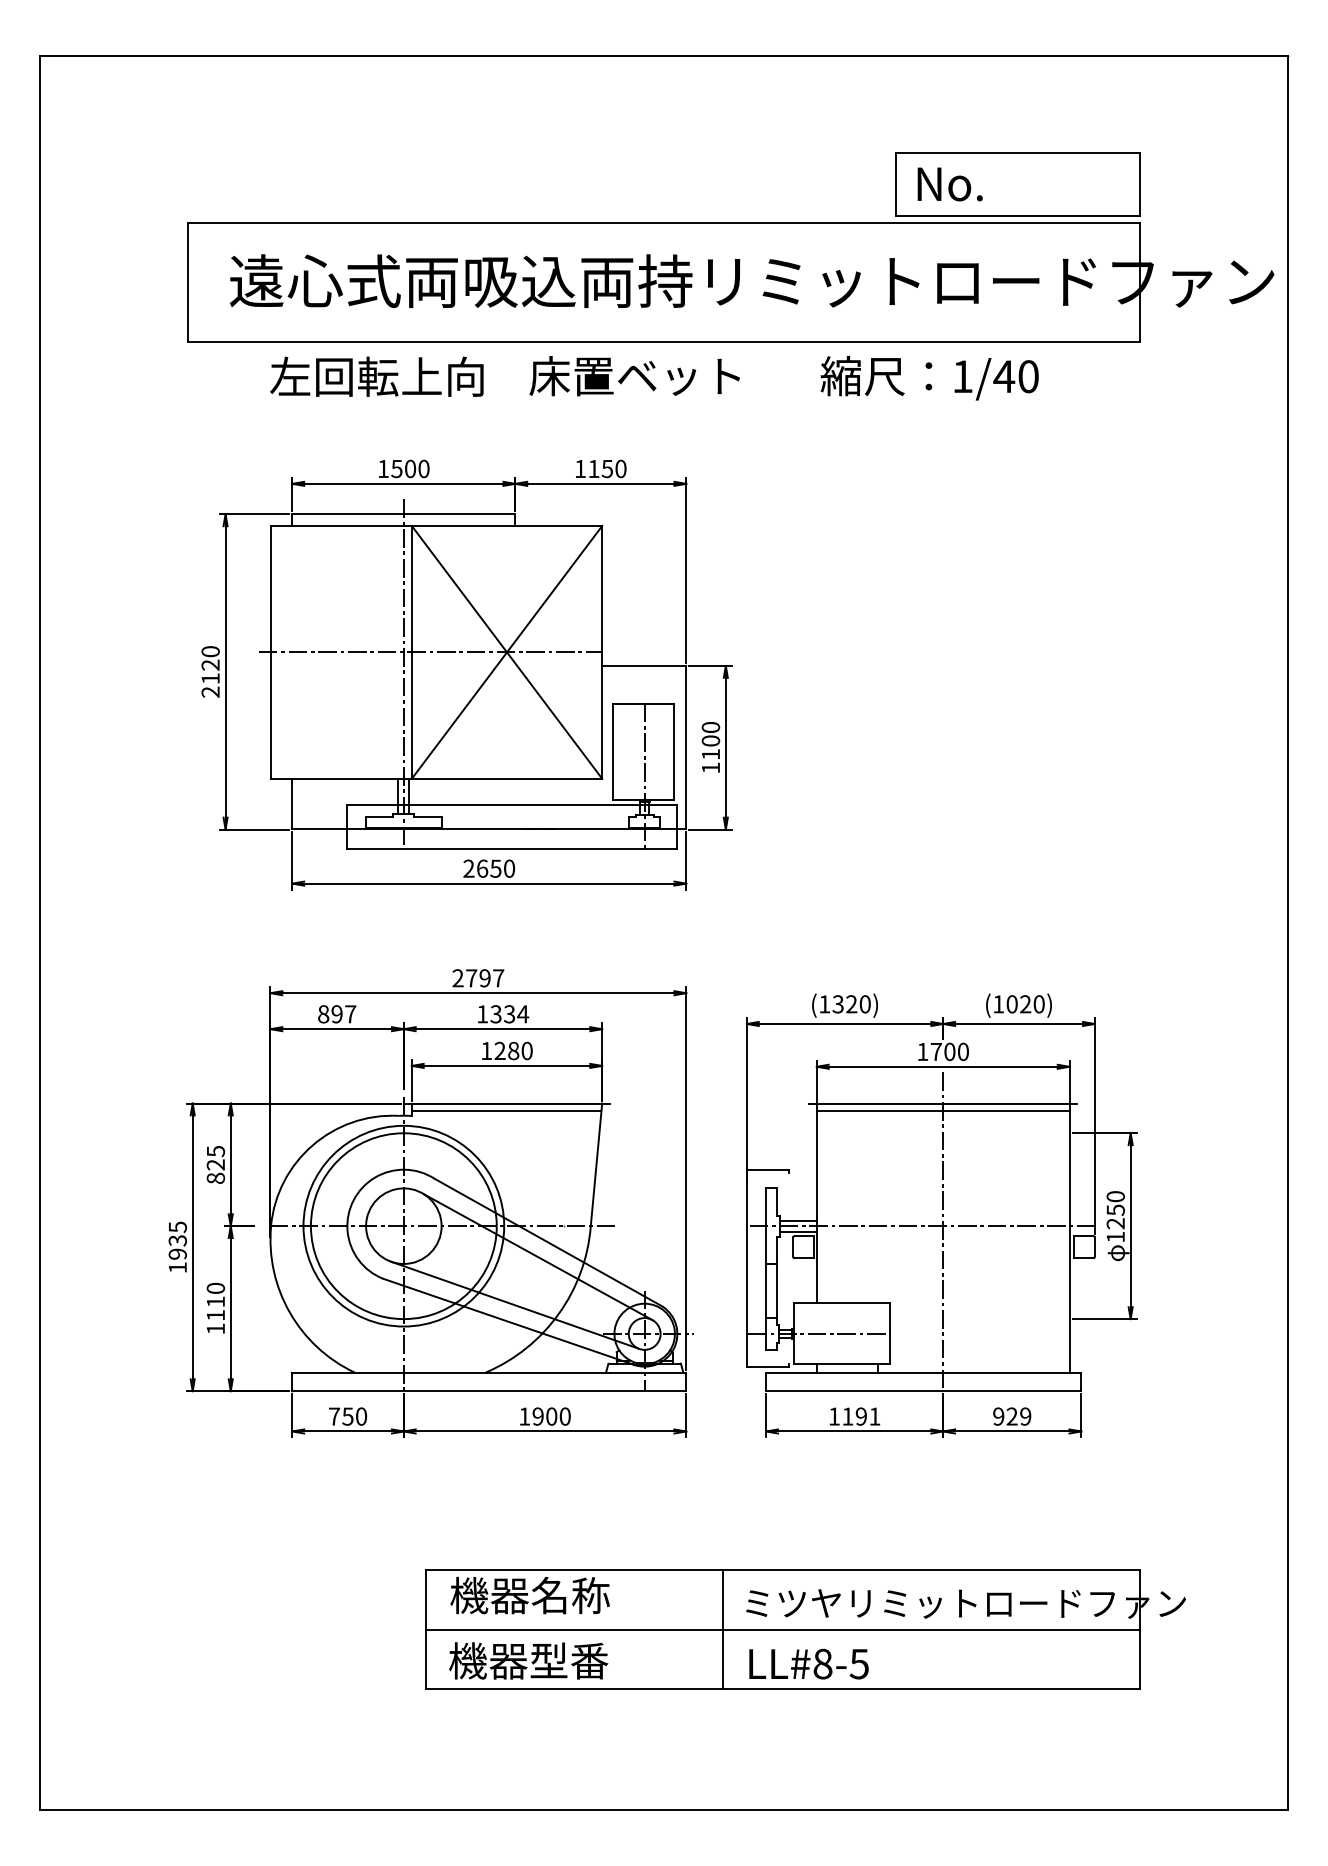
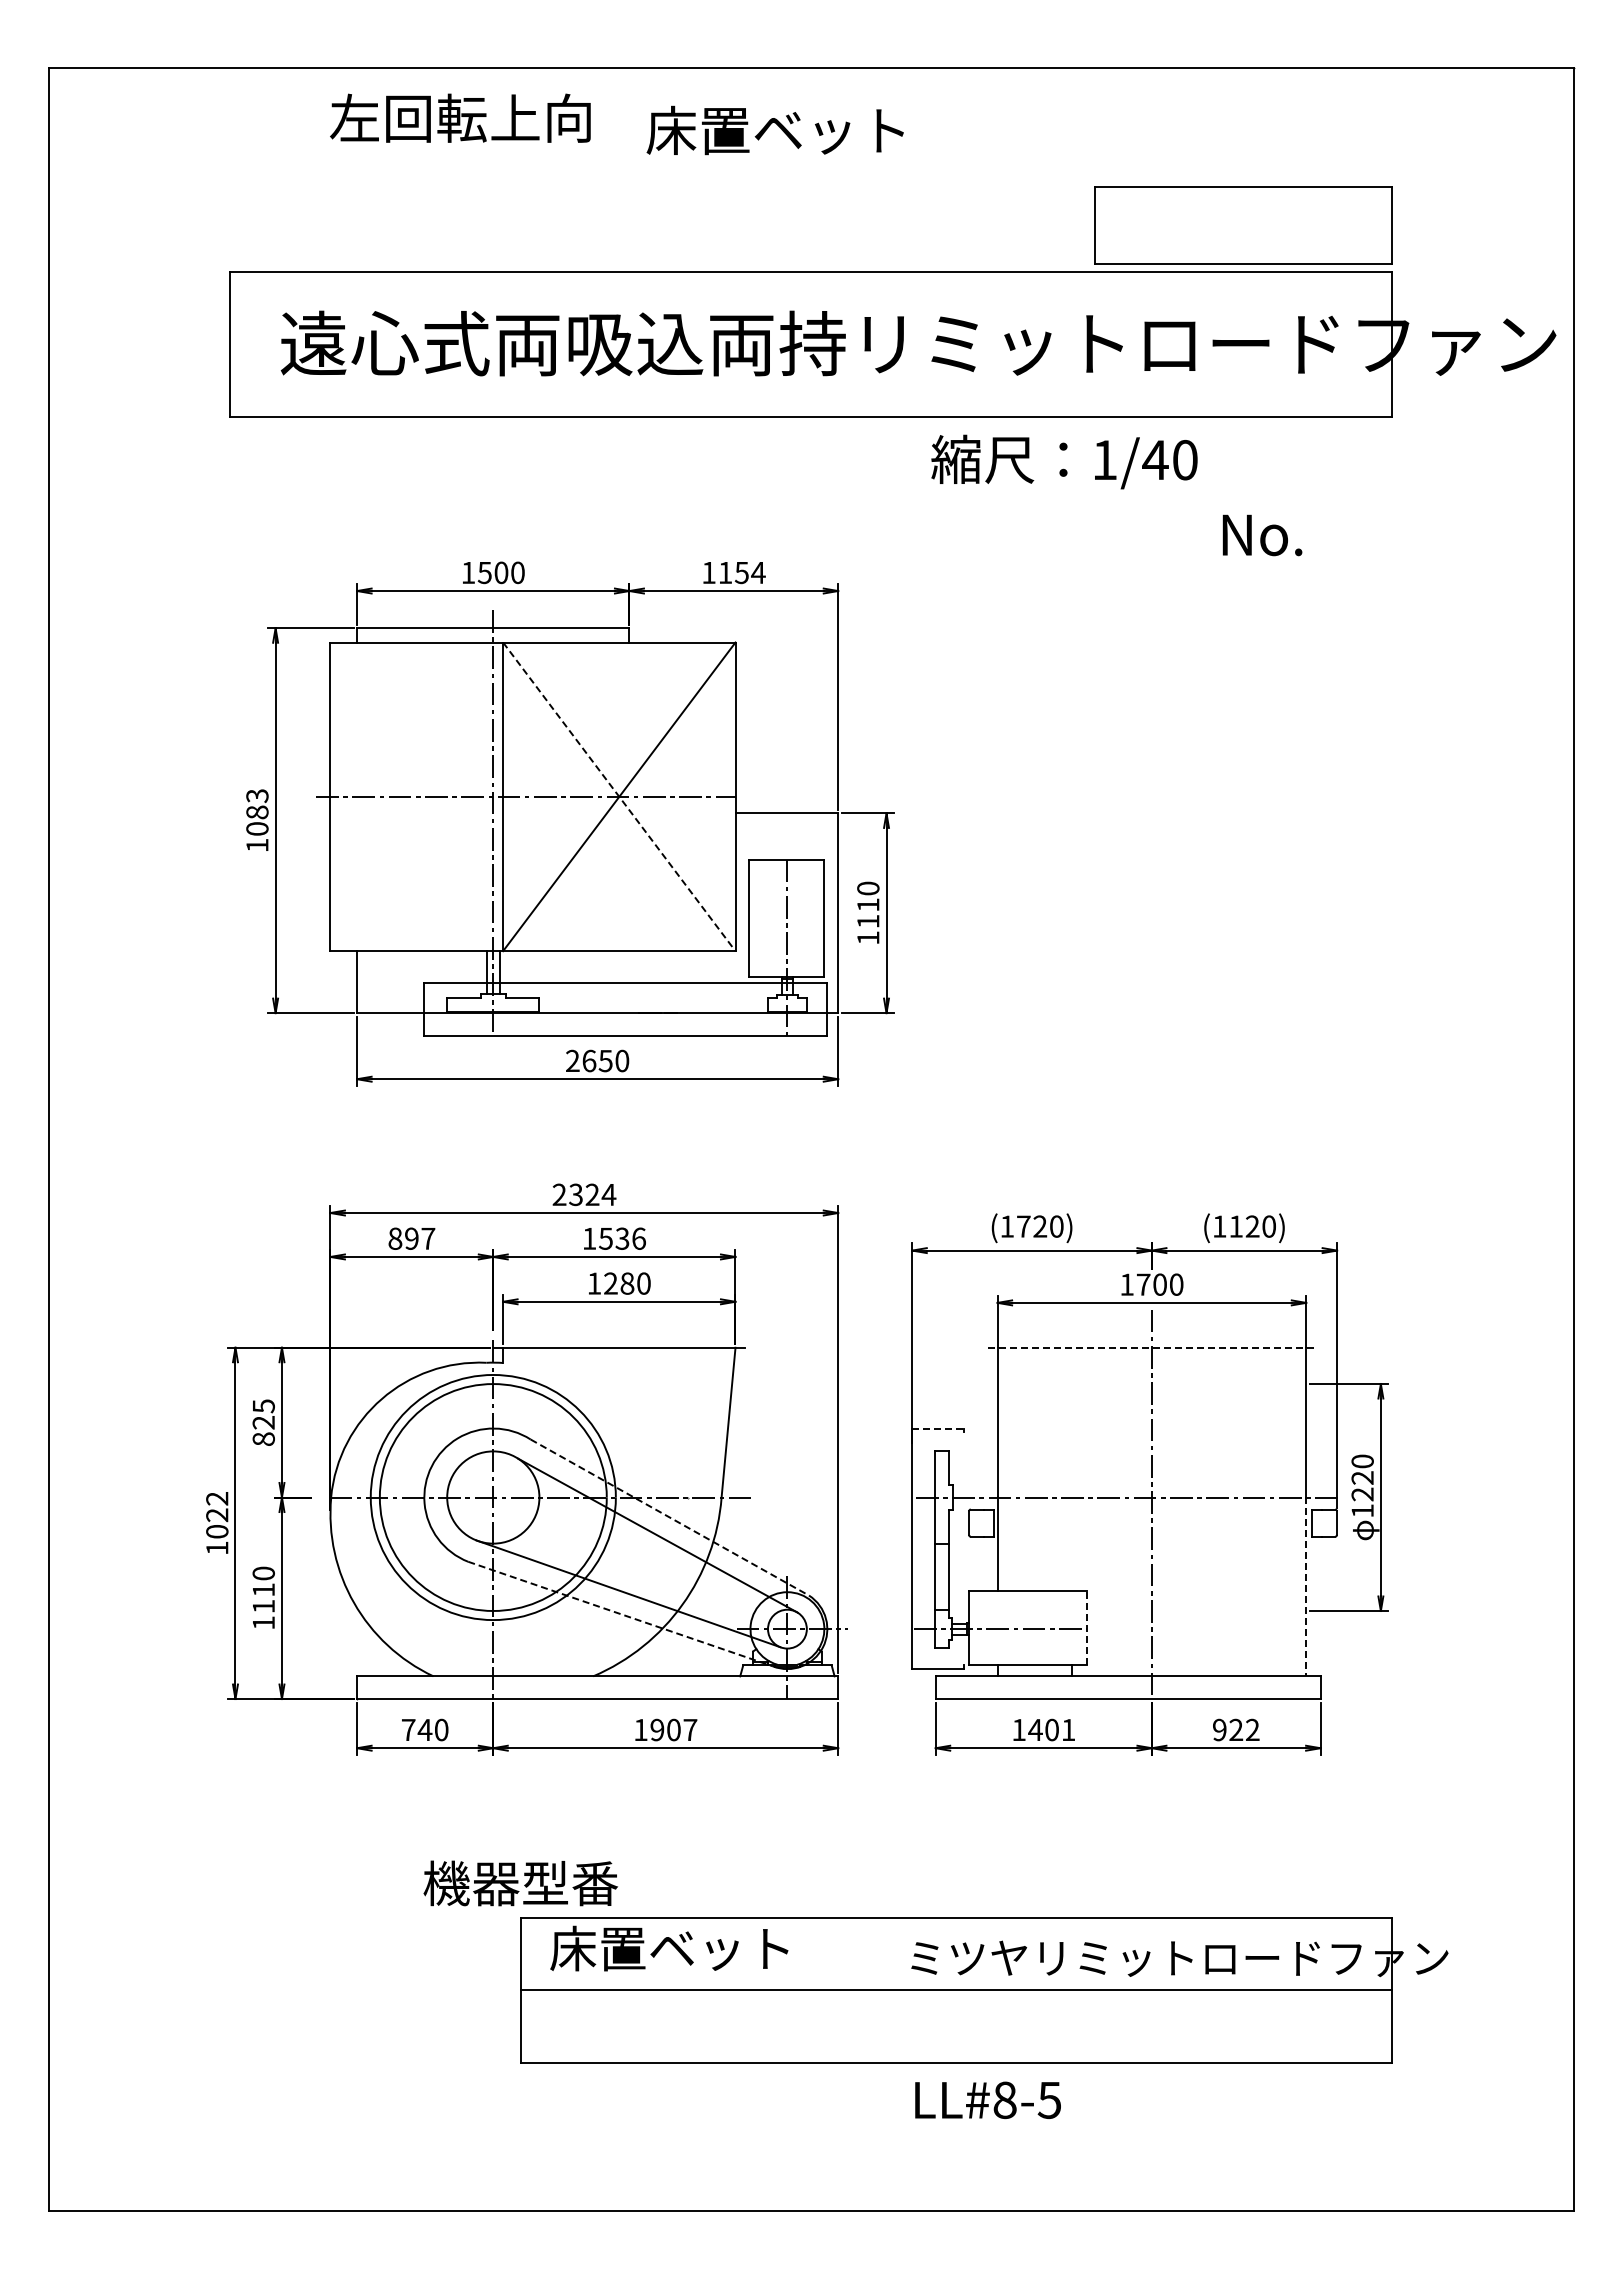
text: (950, 184) -> (1262, 535), moved
text: (376, 376) -> (460, 117), moved
text: (634, 376) -> (774, 130), moved
text: (929, 377) -> (1064, 461), moved
text: (621, 468) -> (758, 572), 1150 -> 1154
line: (507, 652) -> (619, 797), solid -> dashed
text: (210, 671) -> (257, 820), 2120 -> 1083
text: (711, 740) -> (868, 904), 1100 -> 1110
text: (485, 978) -> (592, 1194), 2797 -> 2324
text: (838, 1004) -> (1023, 1226), (1320) -> (1720)
text: (1011, 1004) -> (1235, 1226), (1020) -> (1120)
text: (509, 1014) -> (622, 1238), 1334 -> 1536
line: (942, 1103) -> (1151, 1347), solid -> dashed
line: (506, 1110) -> (618, 1356), removed
line: (942, 1110) -> (1151, 1356), removed
line: (768, 1169) -> (938, 1428), solid -> dashed
text: (1115, 1210) -> (1362, 1478), 1250 -> 1220
line: (797, 1220) -> (974, 1490), removed
line: (797, 1231) -> (974, 1504), removed
text: (177, 1240) -> (217, 1515), 1935 -> 1022
line: (548, 1242) -> (669, 1517), solid -> dashed
line: (1069, 1299) -> (1306, 1586), solid -> dashed
line: (508, 1321) -> (621, 1614), solid -> dashed
line: (890, 1332) -> (1087, 1627), solid -> dashed
text: (347, 1416) -> (424, 1730), 750 -> 740
text: (565, 1416) -> (690, 1729), 1900 -> 1907
text: (854, 1416) -> (1043, 1730), 1191 -> 1401
text: (1025, 1416) -> (1252, 1730), 929 -> 922
text: (548, 1595) -> (669, 1948), 機器名称 -> 床置ベット
line: (723, 1629) -> (883, 1989), removed
text: (528, 1661) -> (520, 1883), moved
text: (808, 1664) -> (987, 2100), moved

